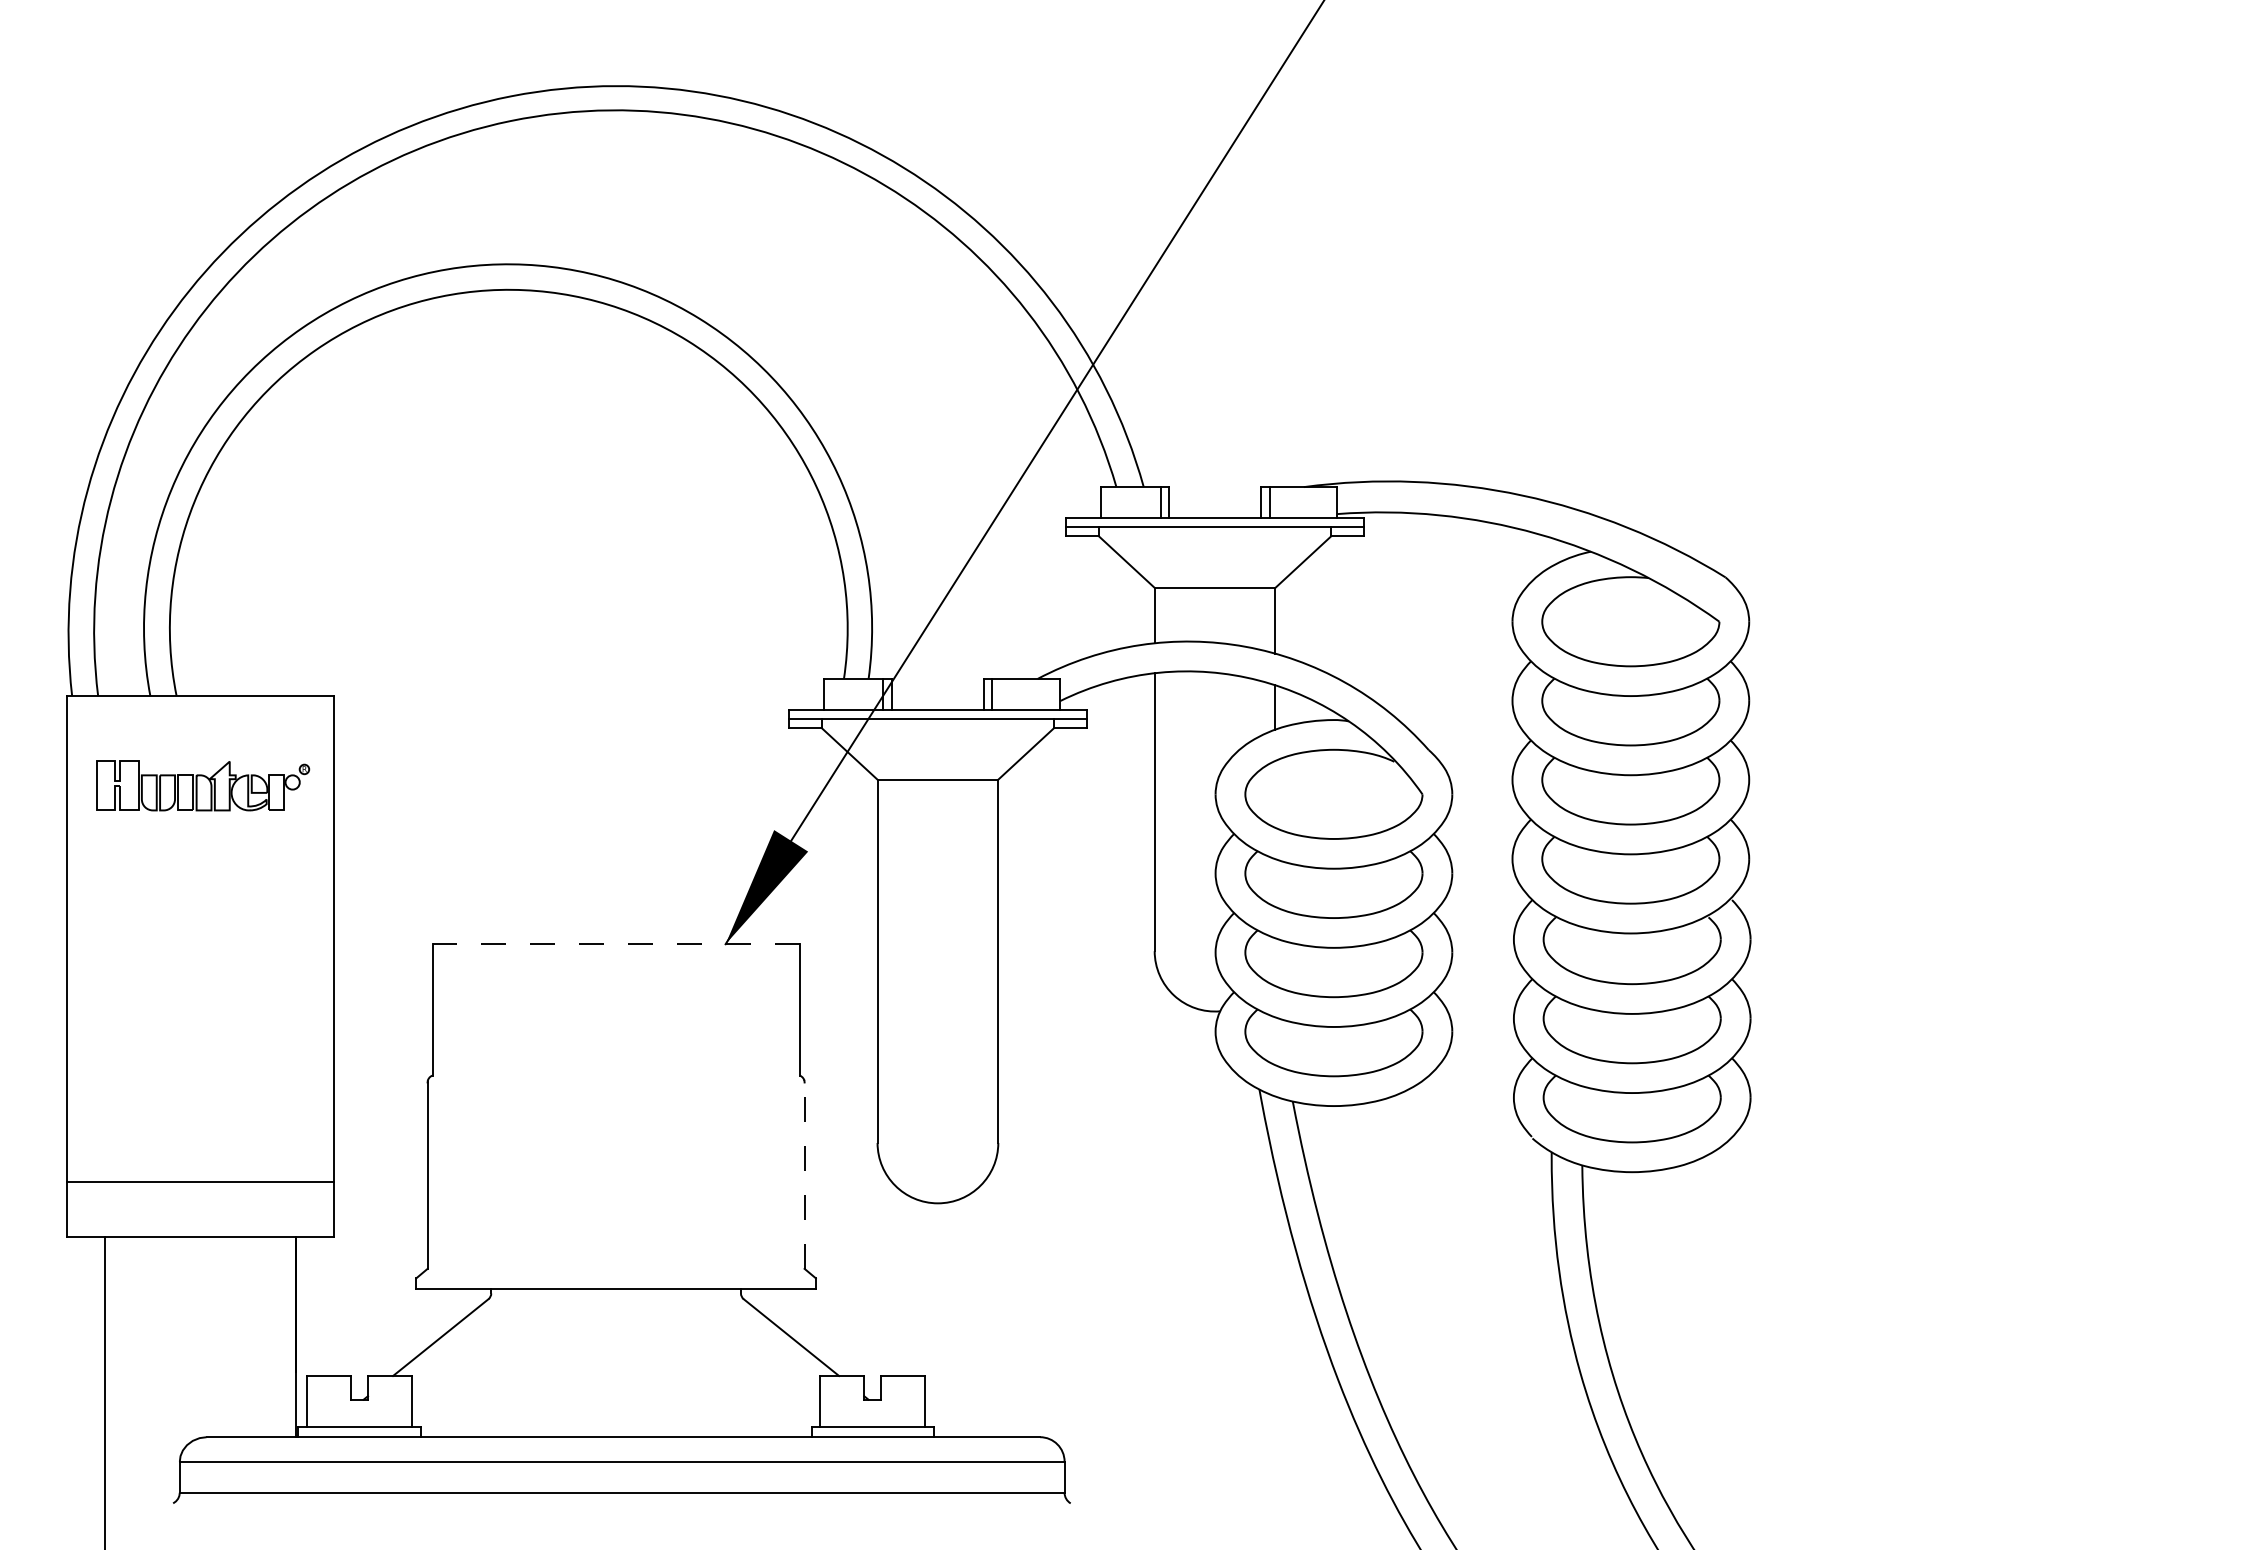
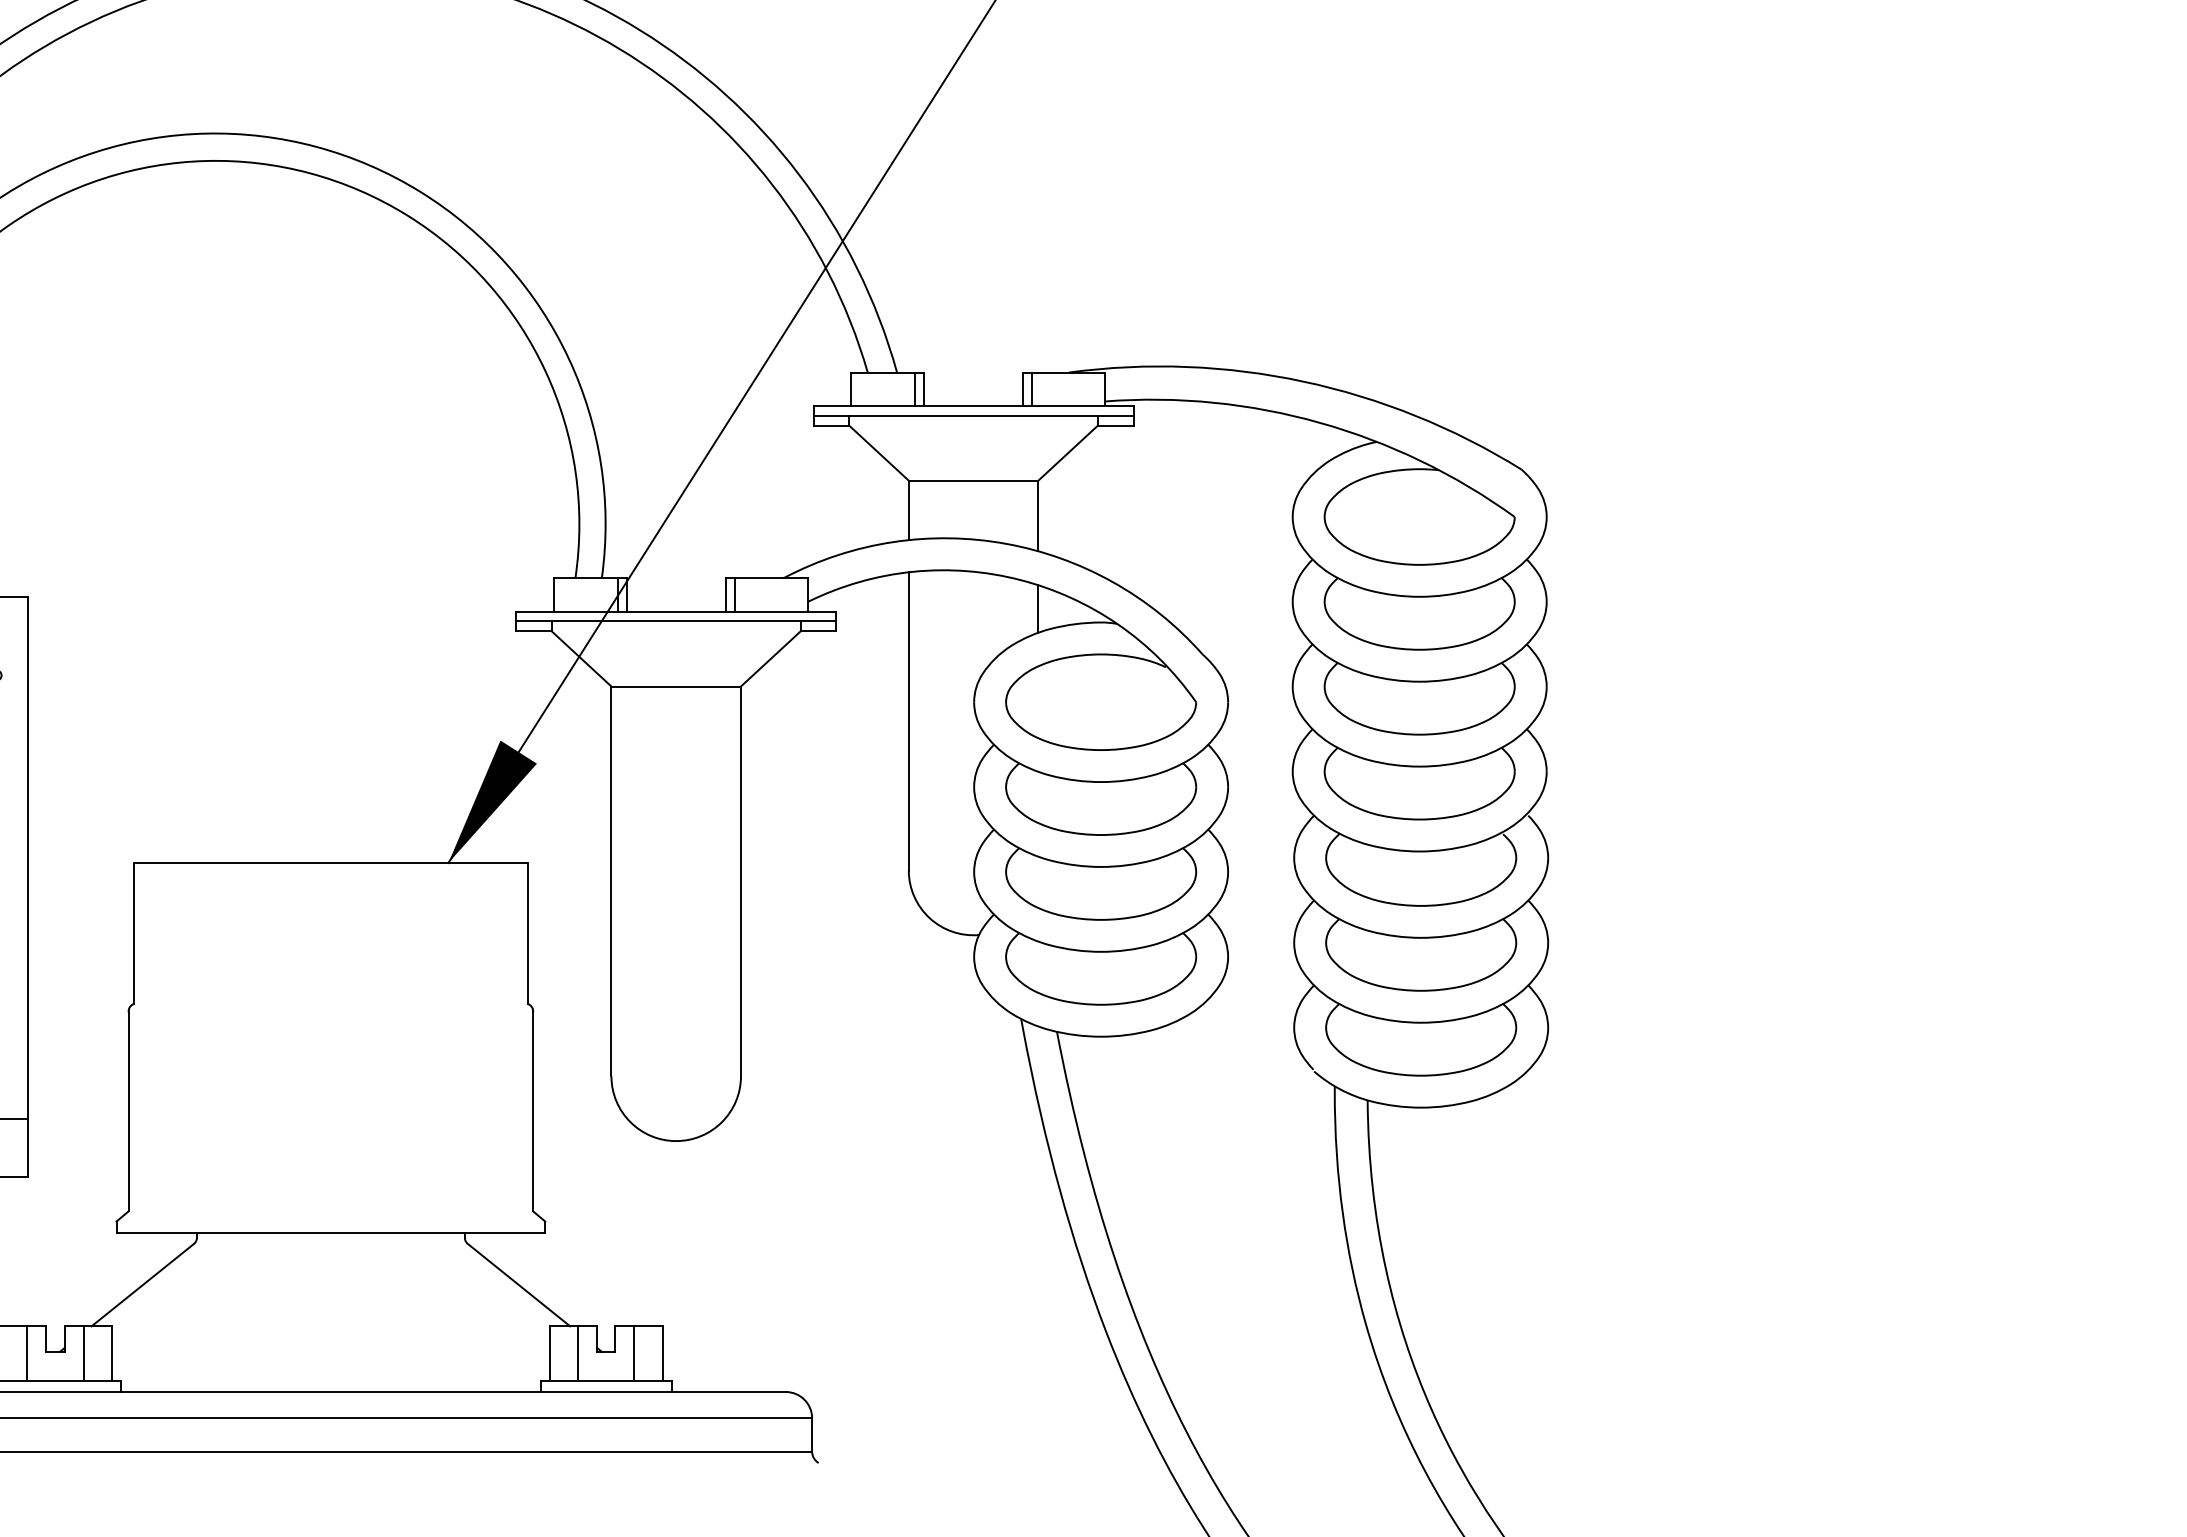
line: (616, 944) -> (331, 863), dashed -> solid
line: (804, 1175) -> (533, 1111), dashed -> solid
line: (333, 1401) -> (27, 1353), added
line: (385, 1401) -> (83, 1353), added
line: (846, 1401) -> (578, 1353), added
line: (898, 1401) -> (633, 1353), added

